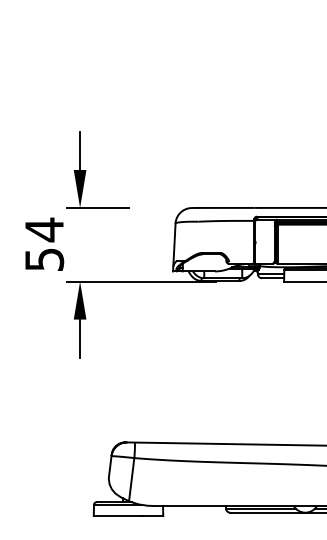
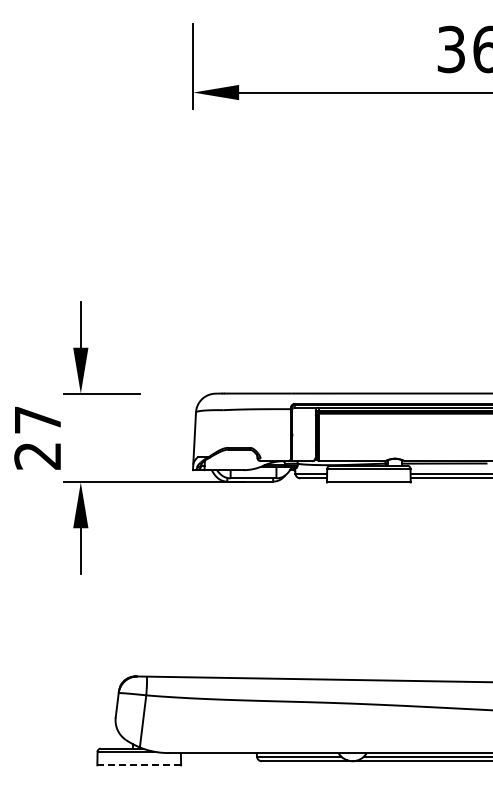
text: (44, 244) -> (37, 437), 54 -> 27
line: (128, 516) -> (139, 765), solid -> dashed

